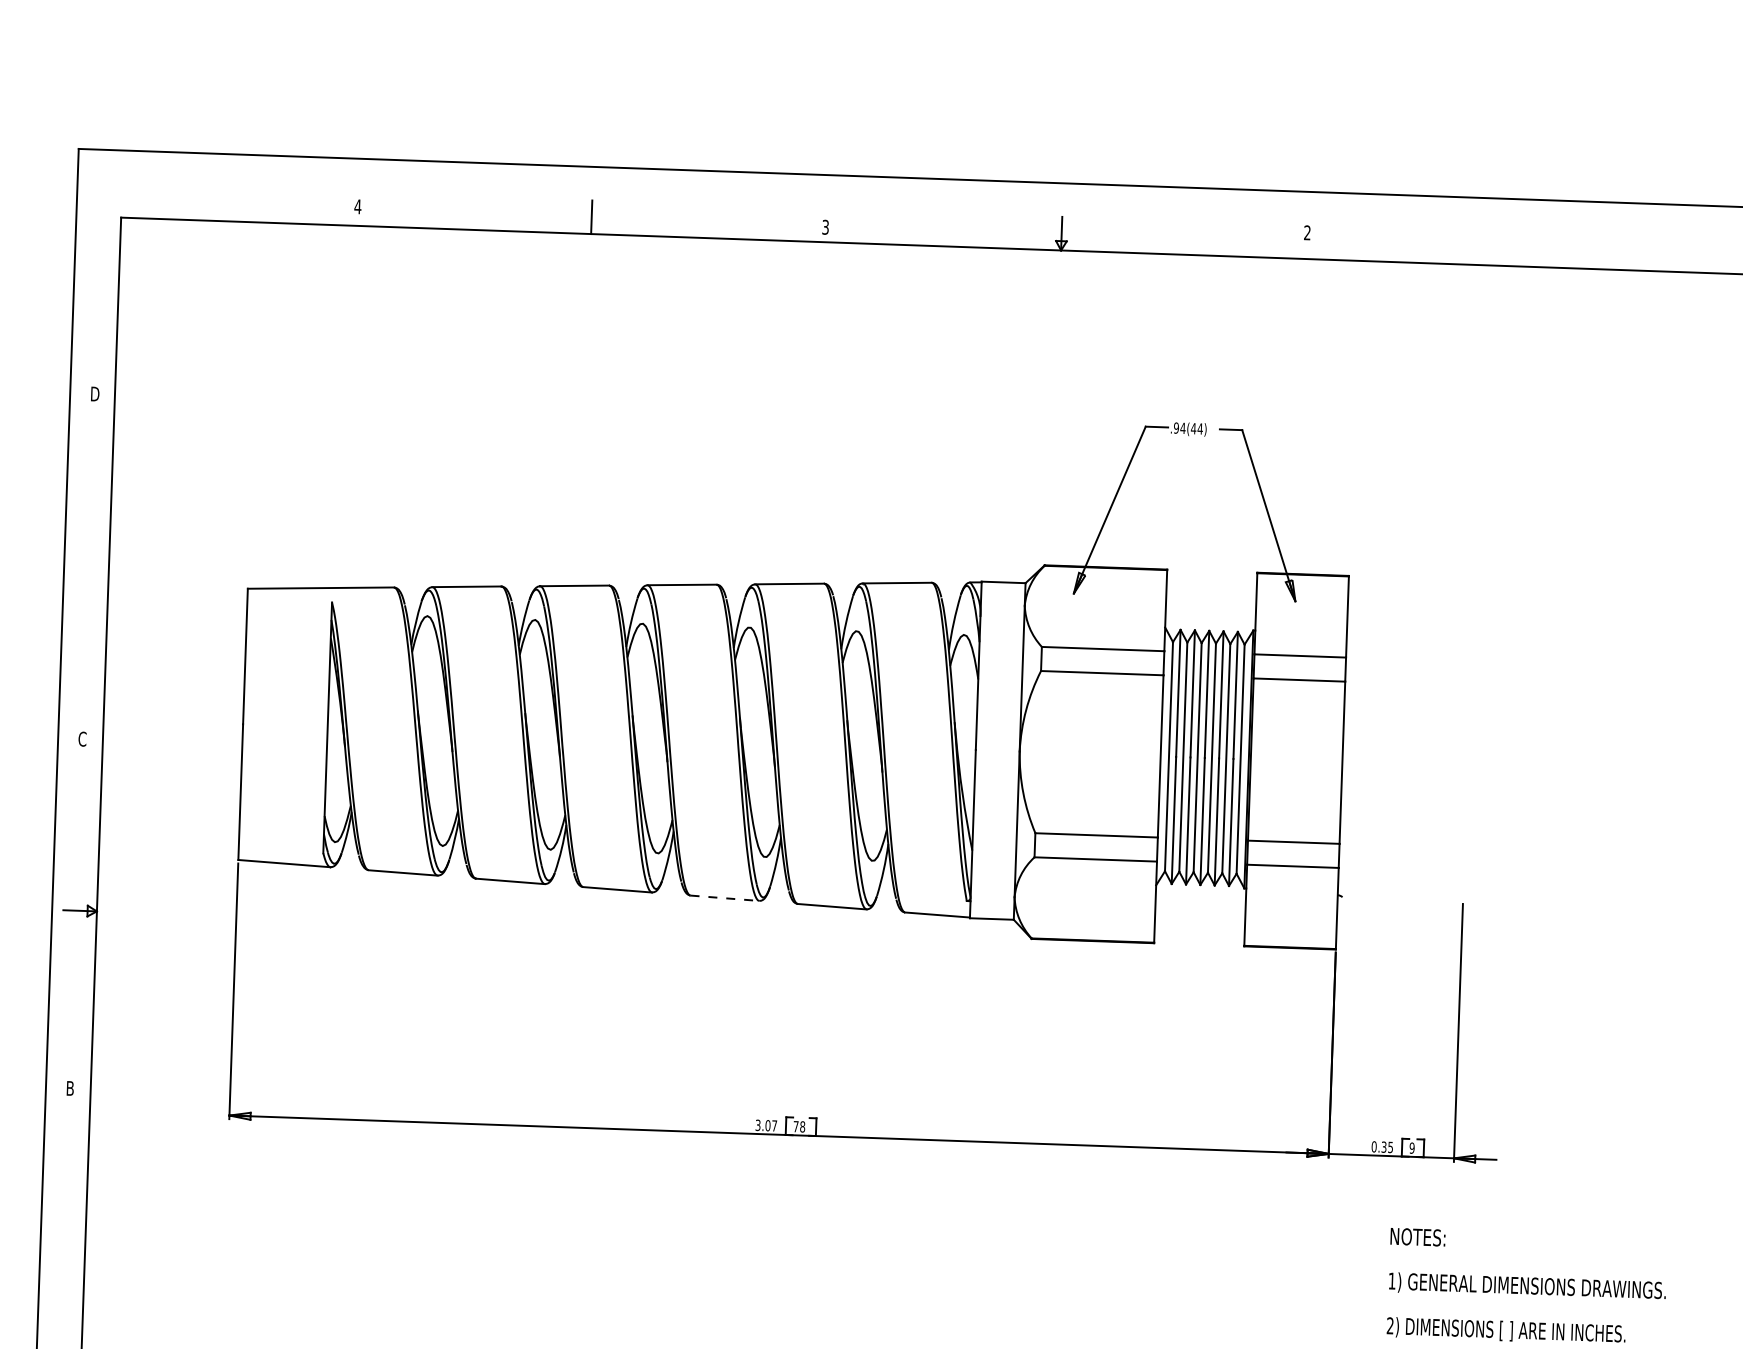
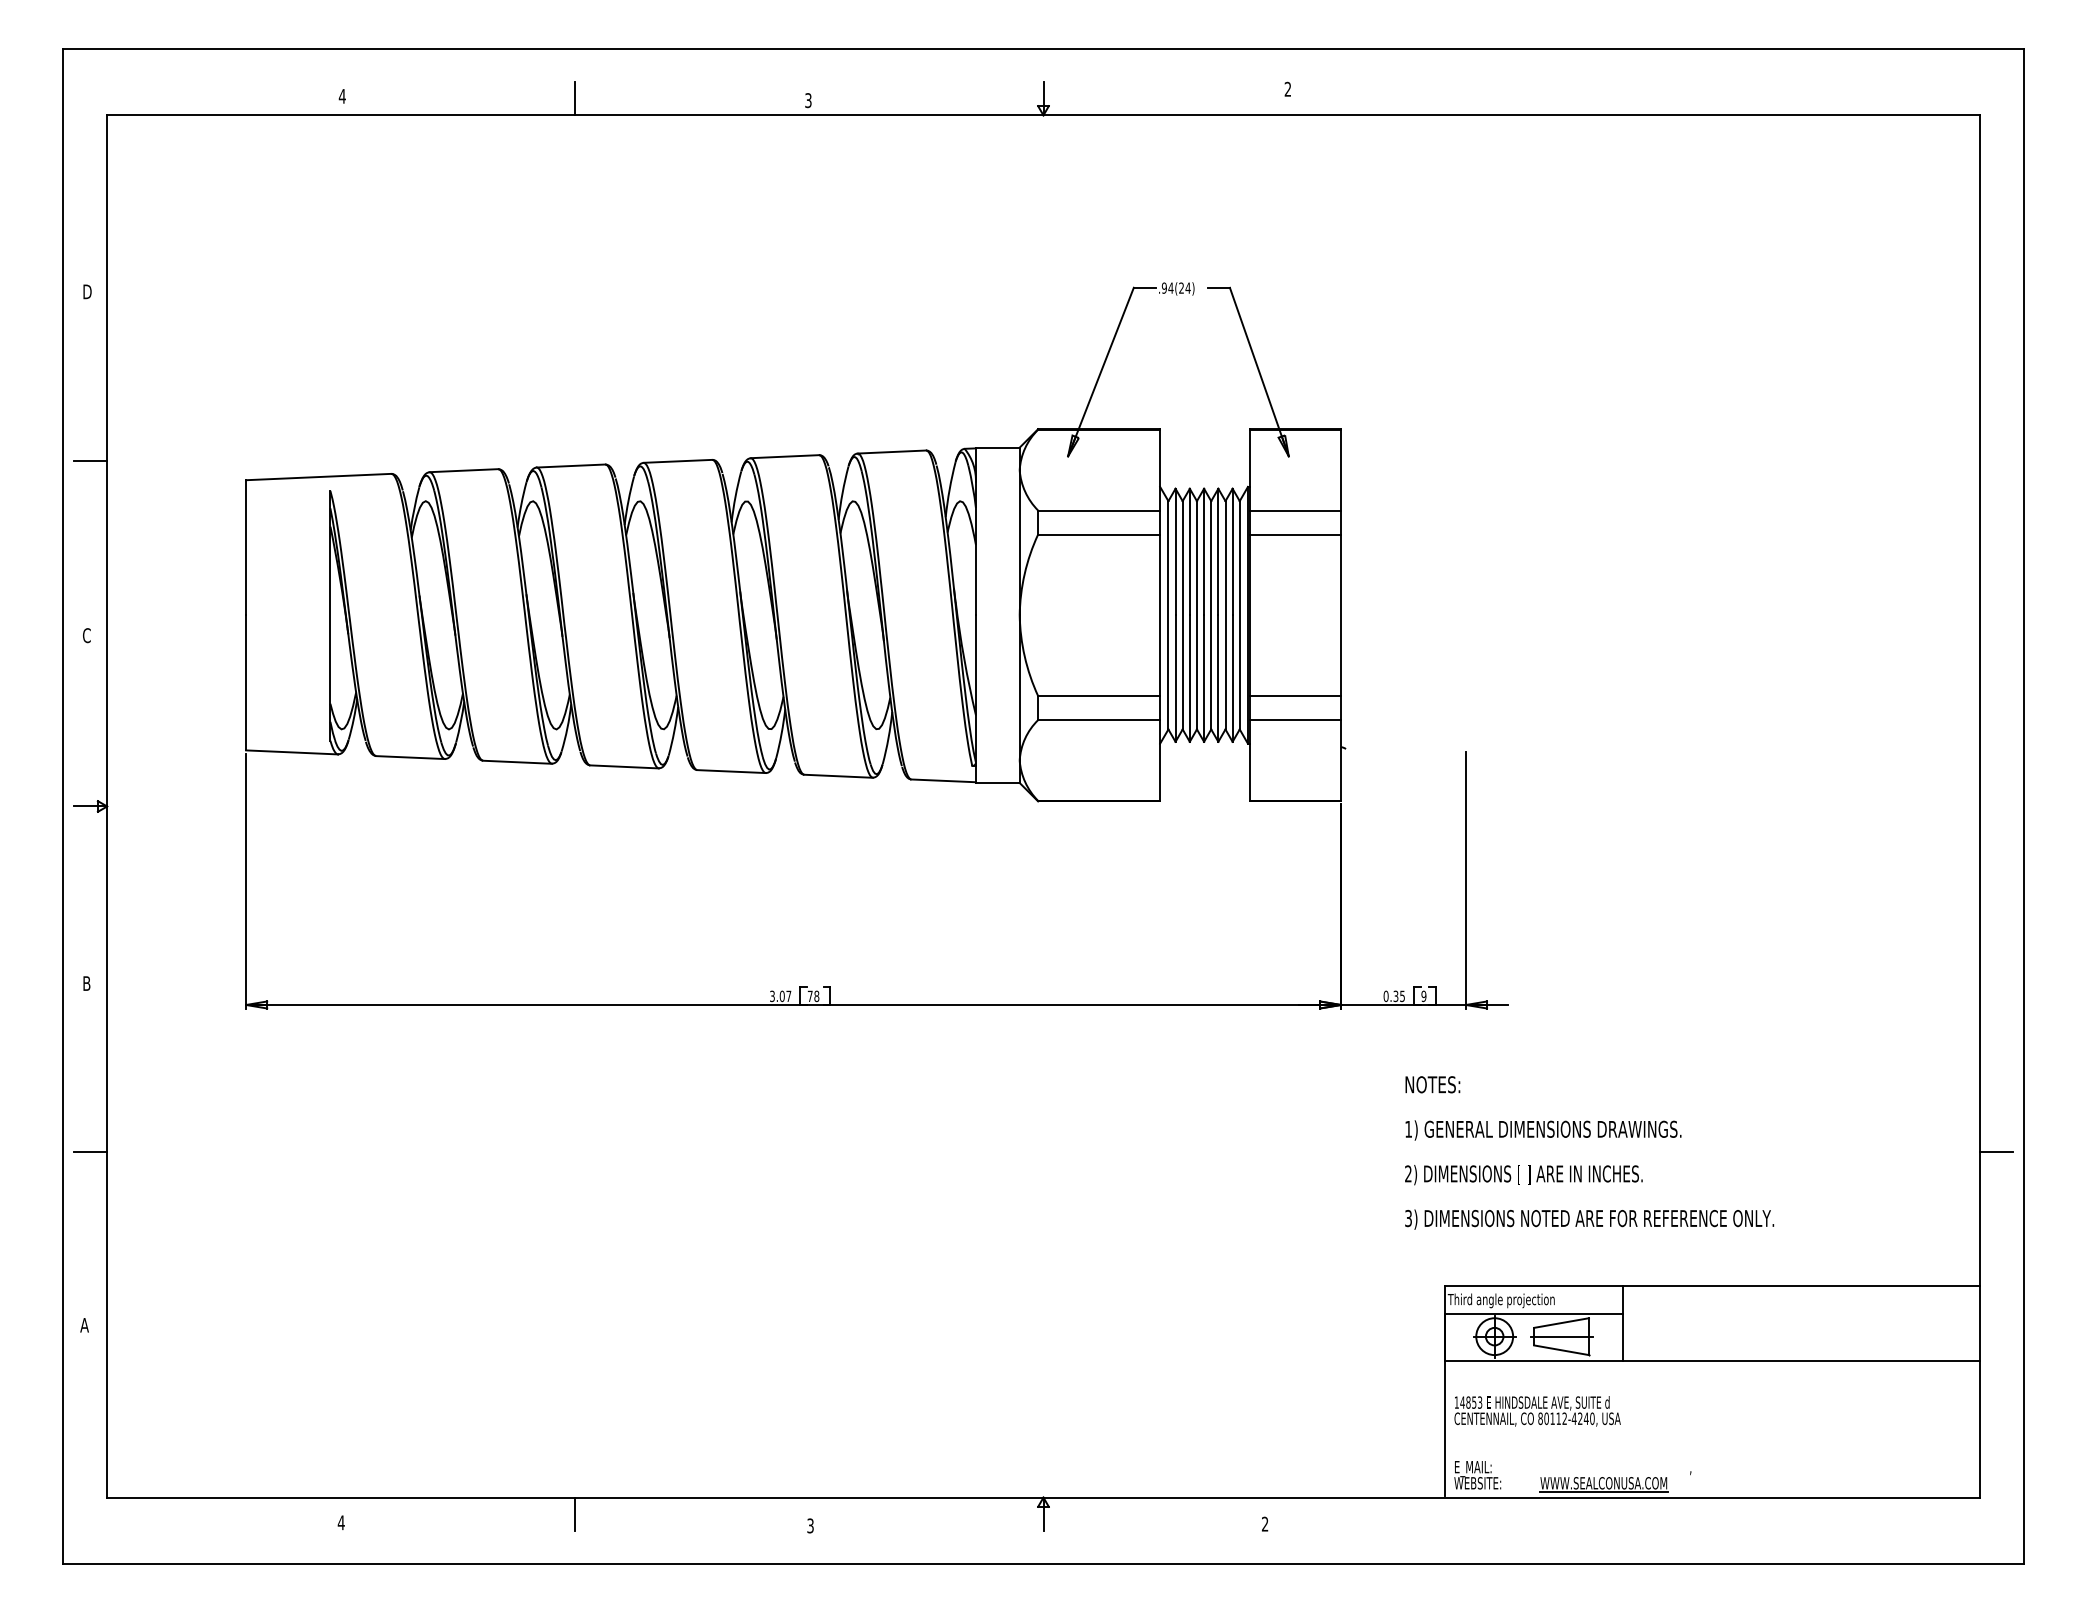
text: (1193, 428) -> (1181, 287), .94(44) -> .94(24)
line: (92, 563) -> (90, 460), added
line: (725, 898) -> (732, 771), dashed -> solid
line: (68, 1258) -> (90, 1152), added

